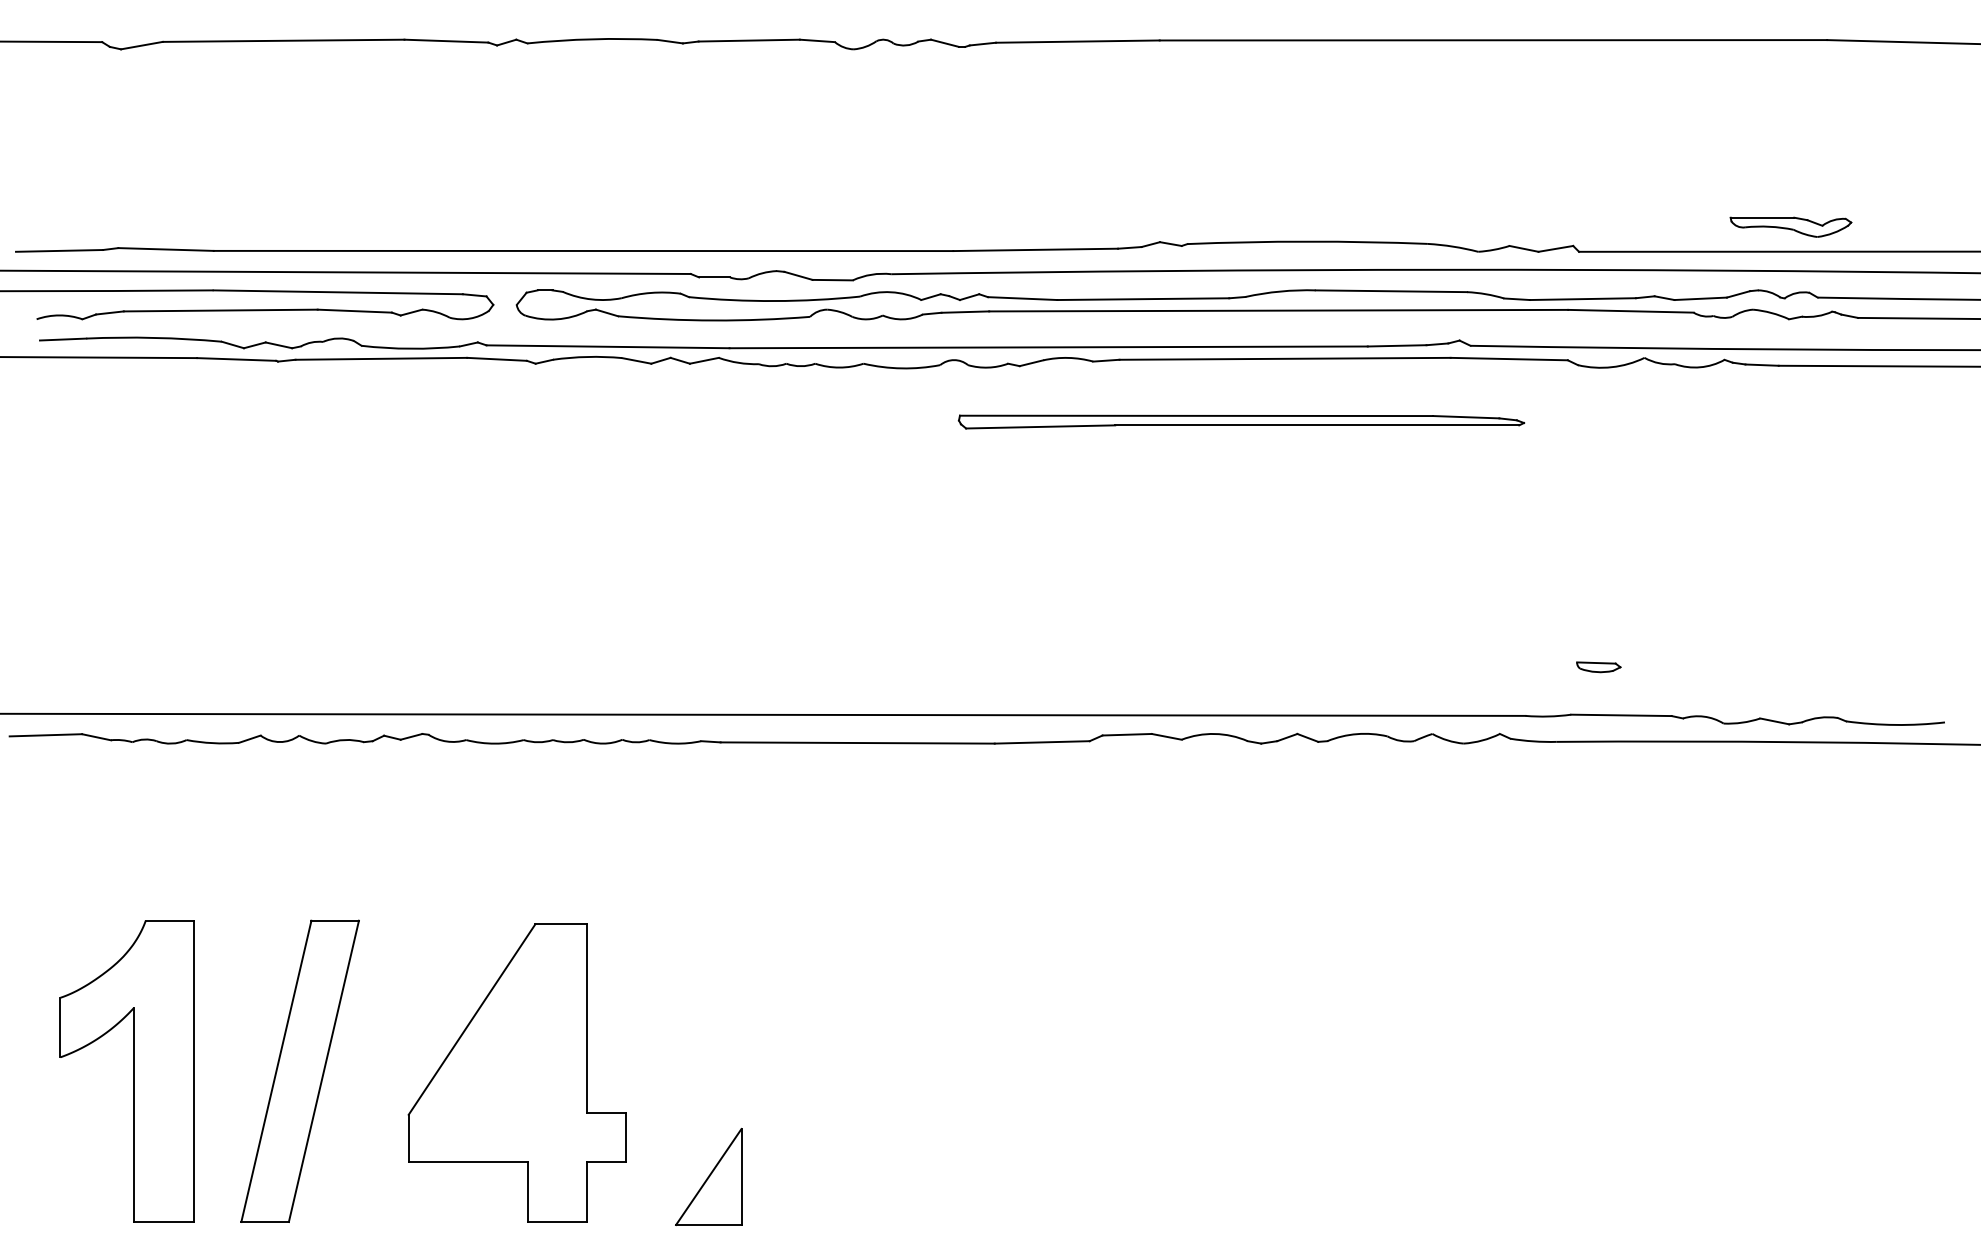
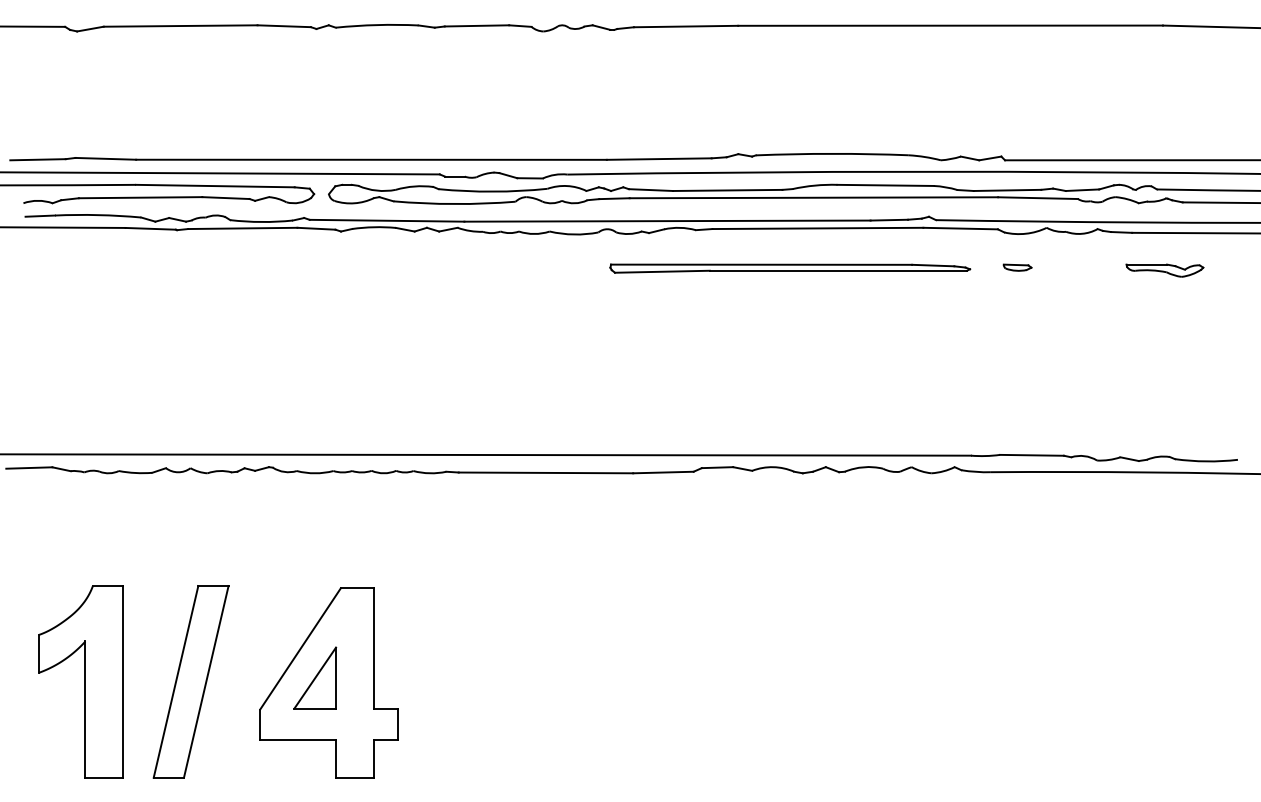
part: (1790, 226) -> (1164, 270), moved
part: (1598, 666) -> (1017, 267), moved
part: (709, 1176) -> (315, 677), moved

